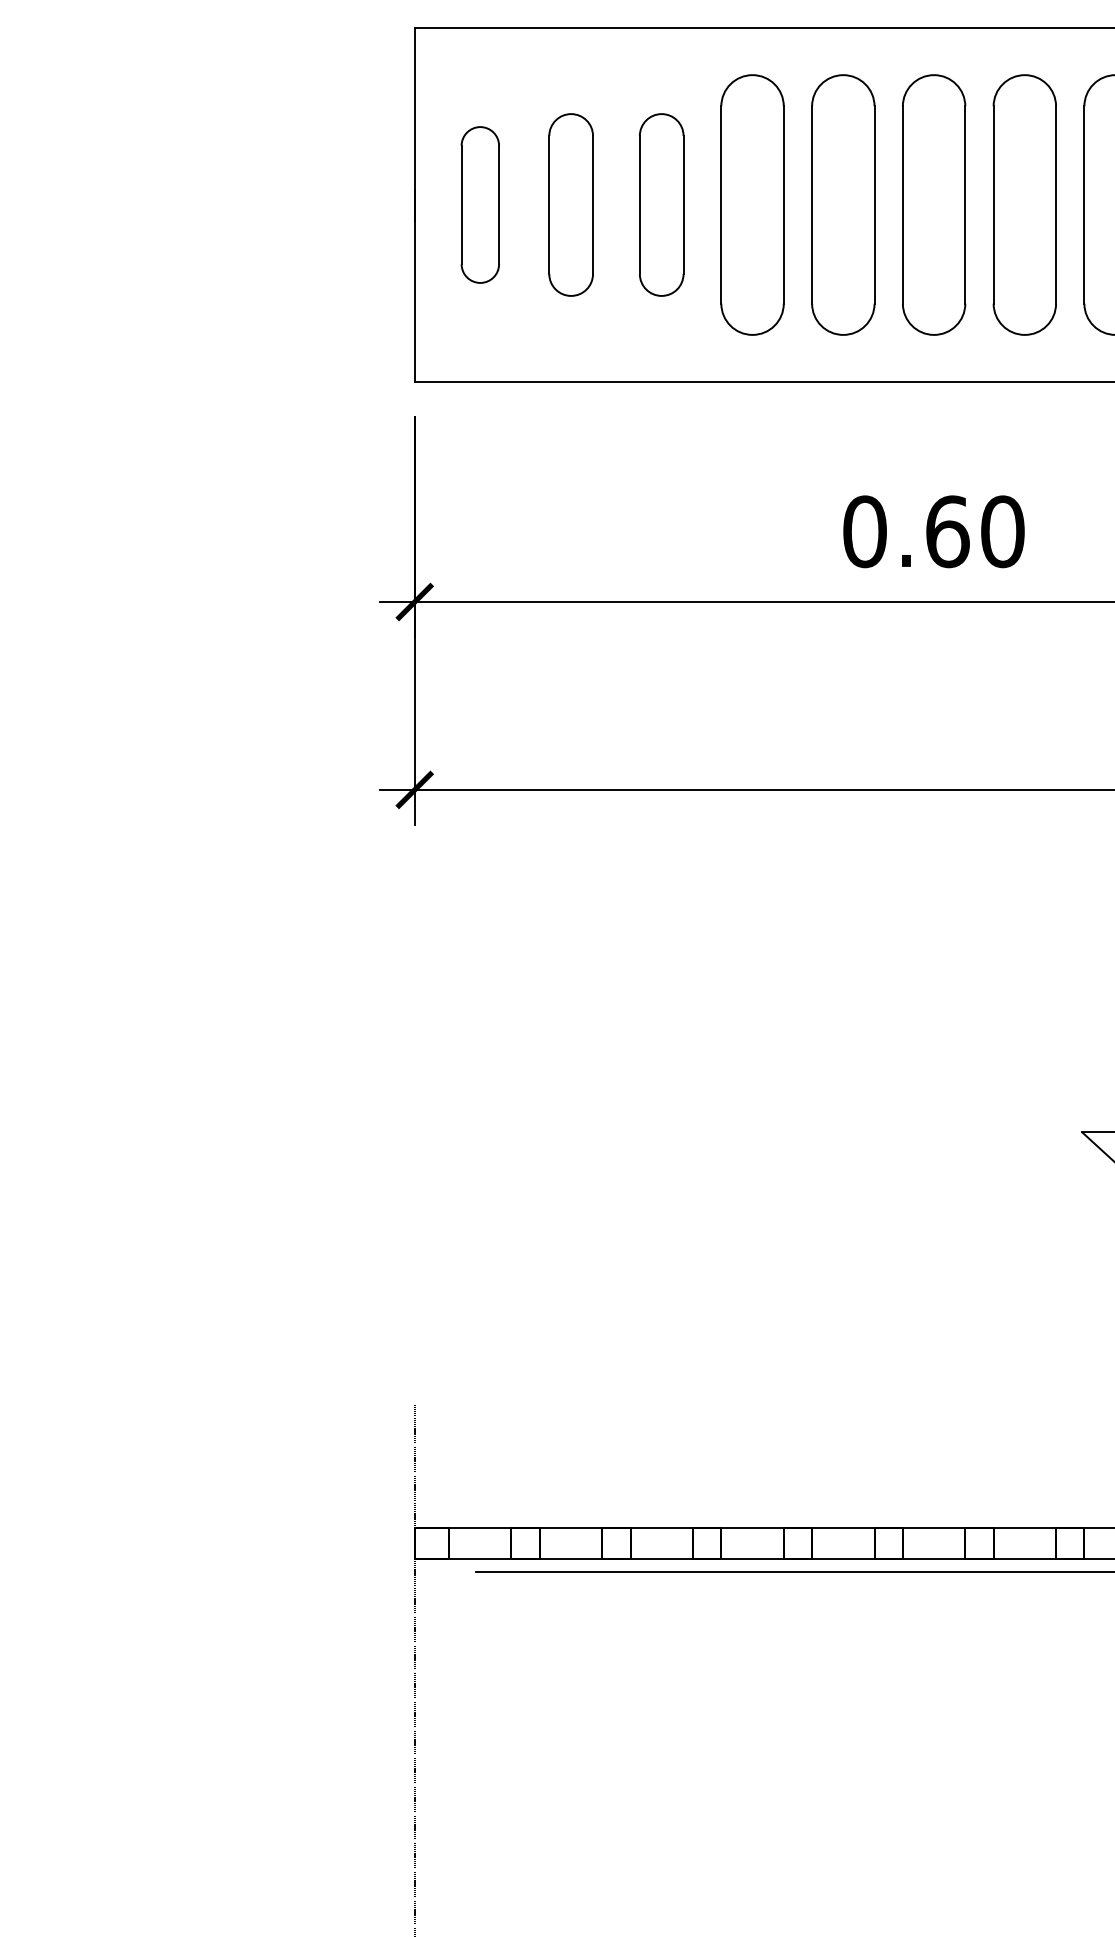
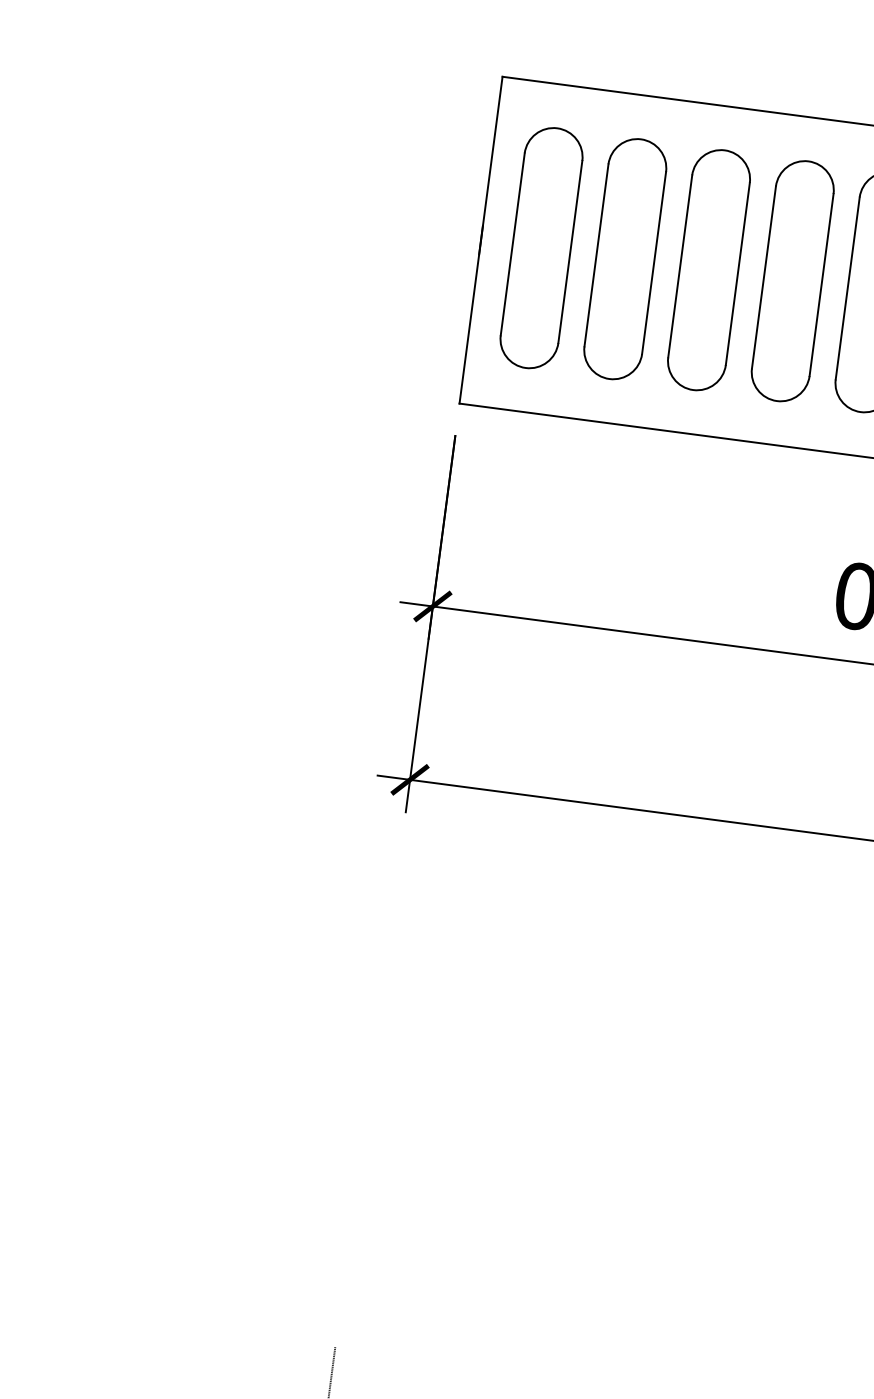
part: (480, 204) -> (541, 247), size x1.67
part: (571, 204) -> (625, 258), size x1.43
part: (661, 204) -> (708, 269), size x1.43

